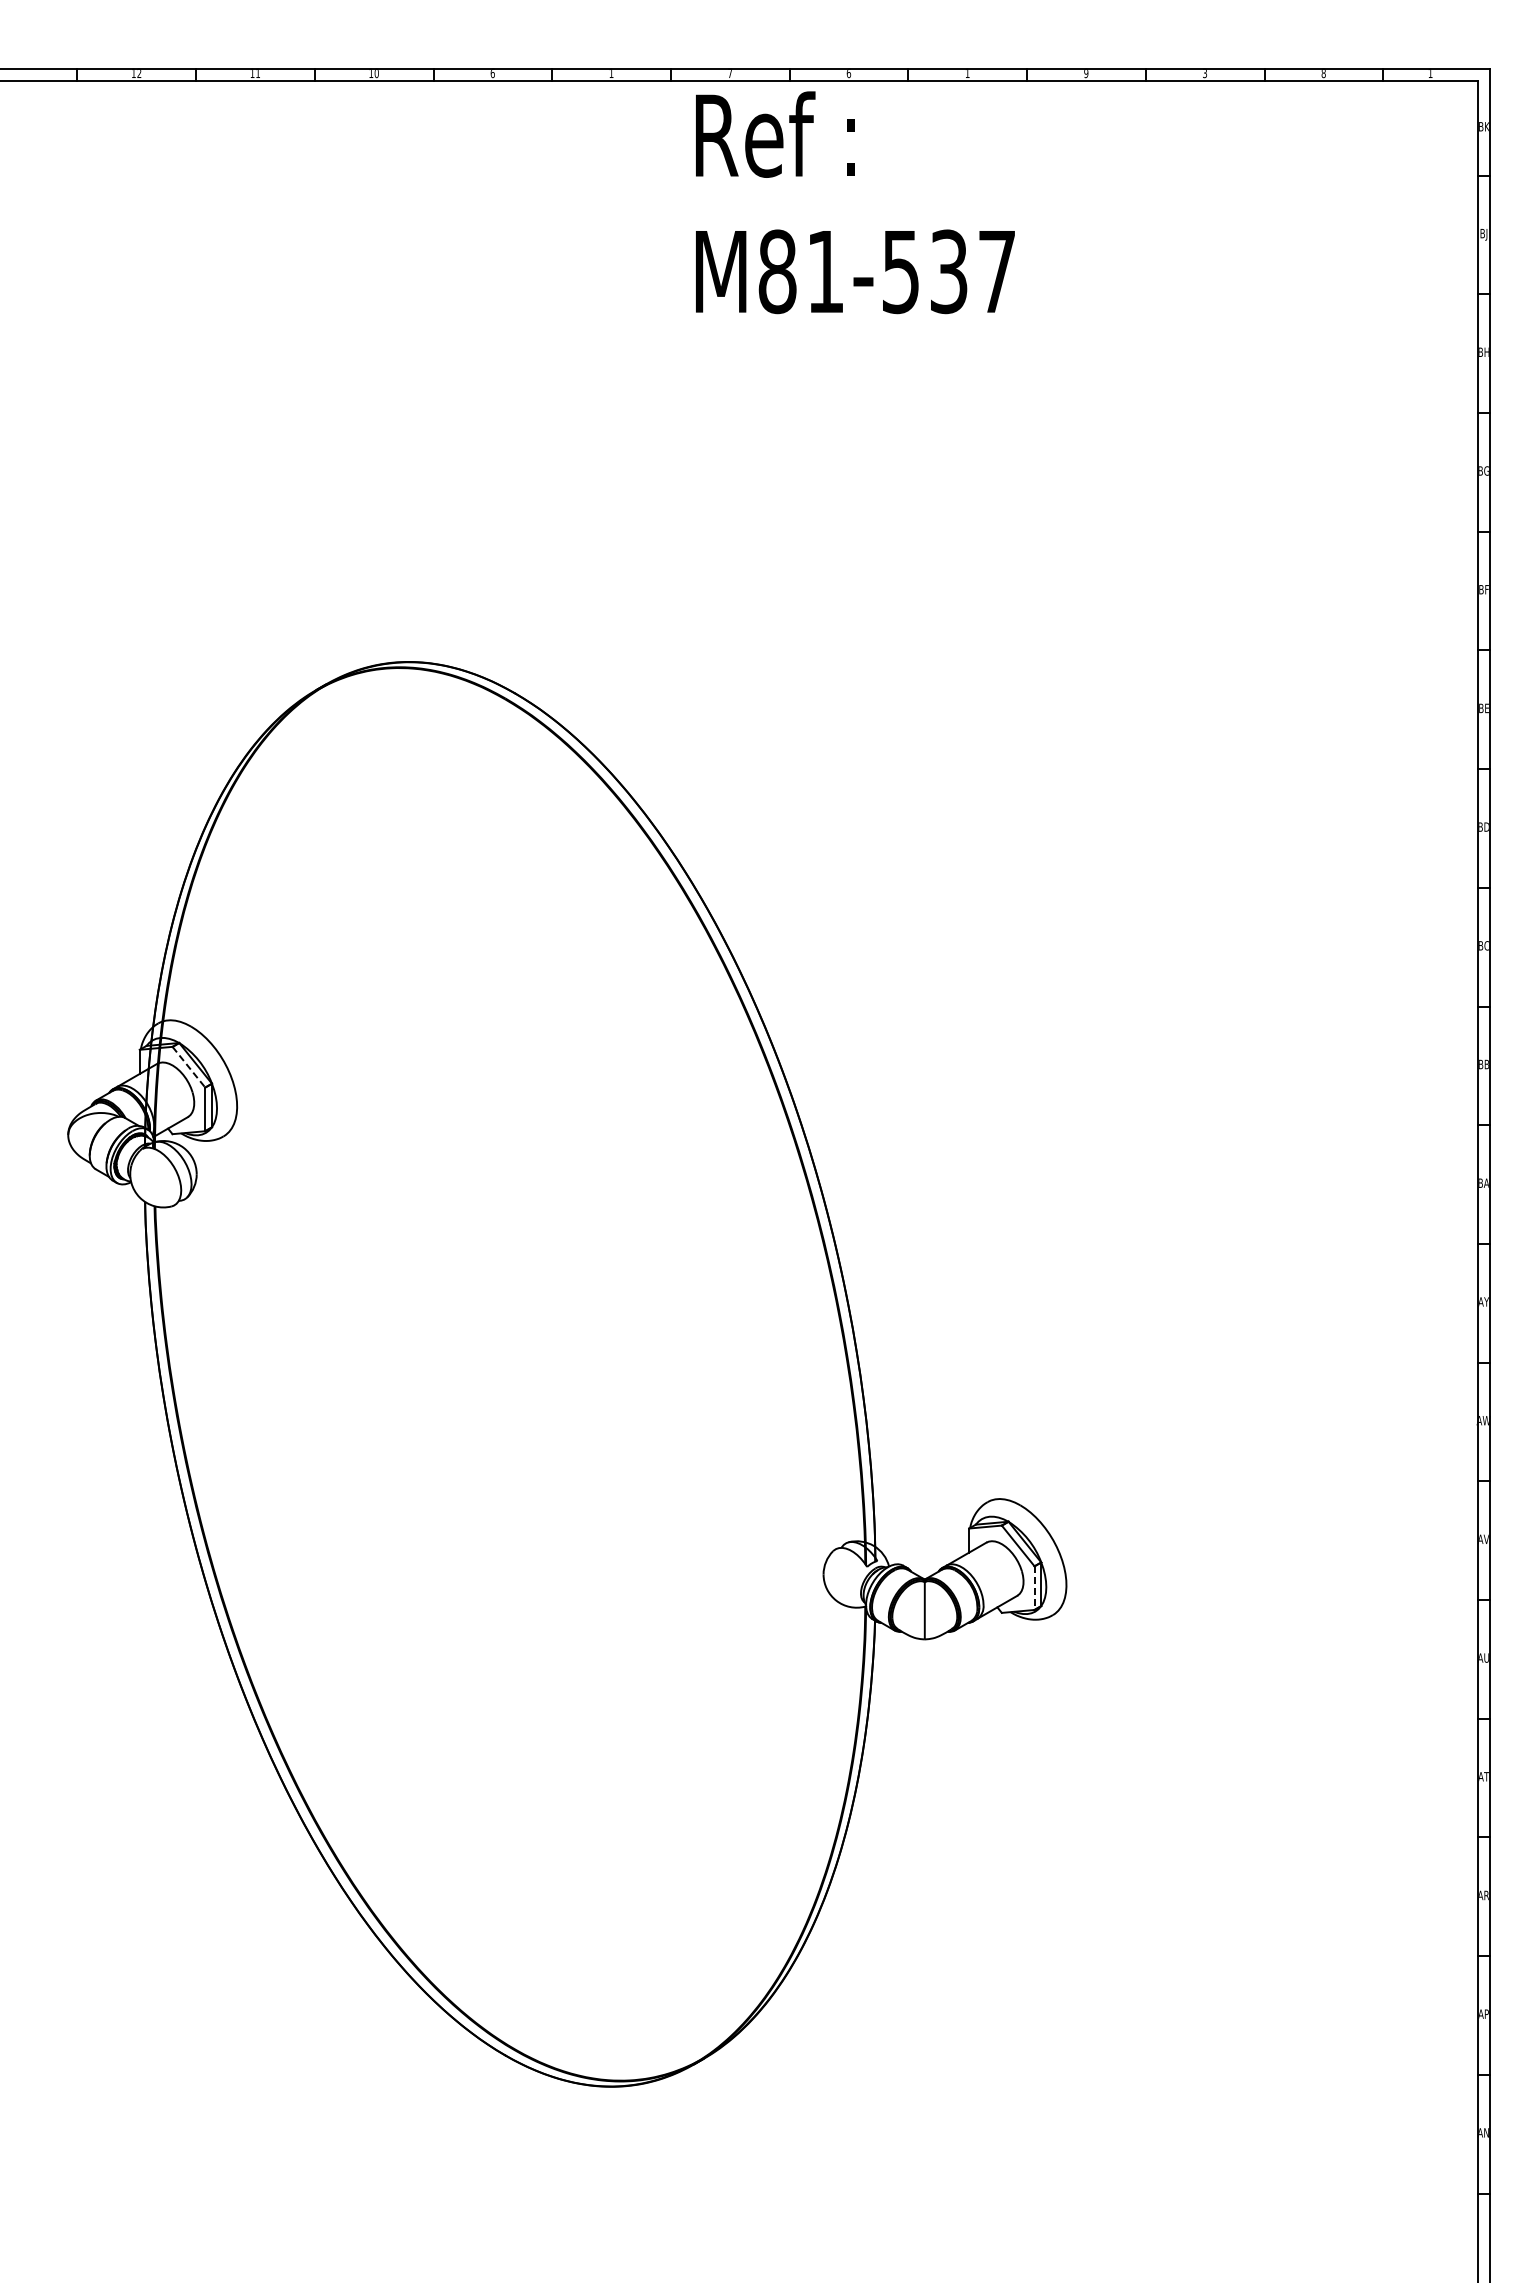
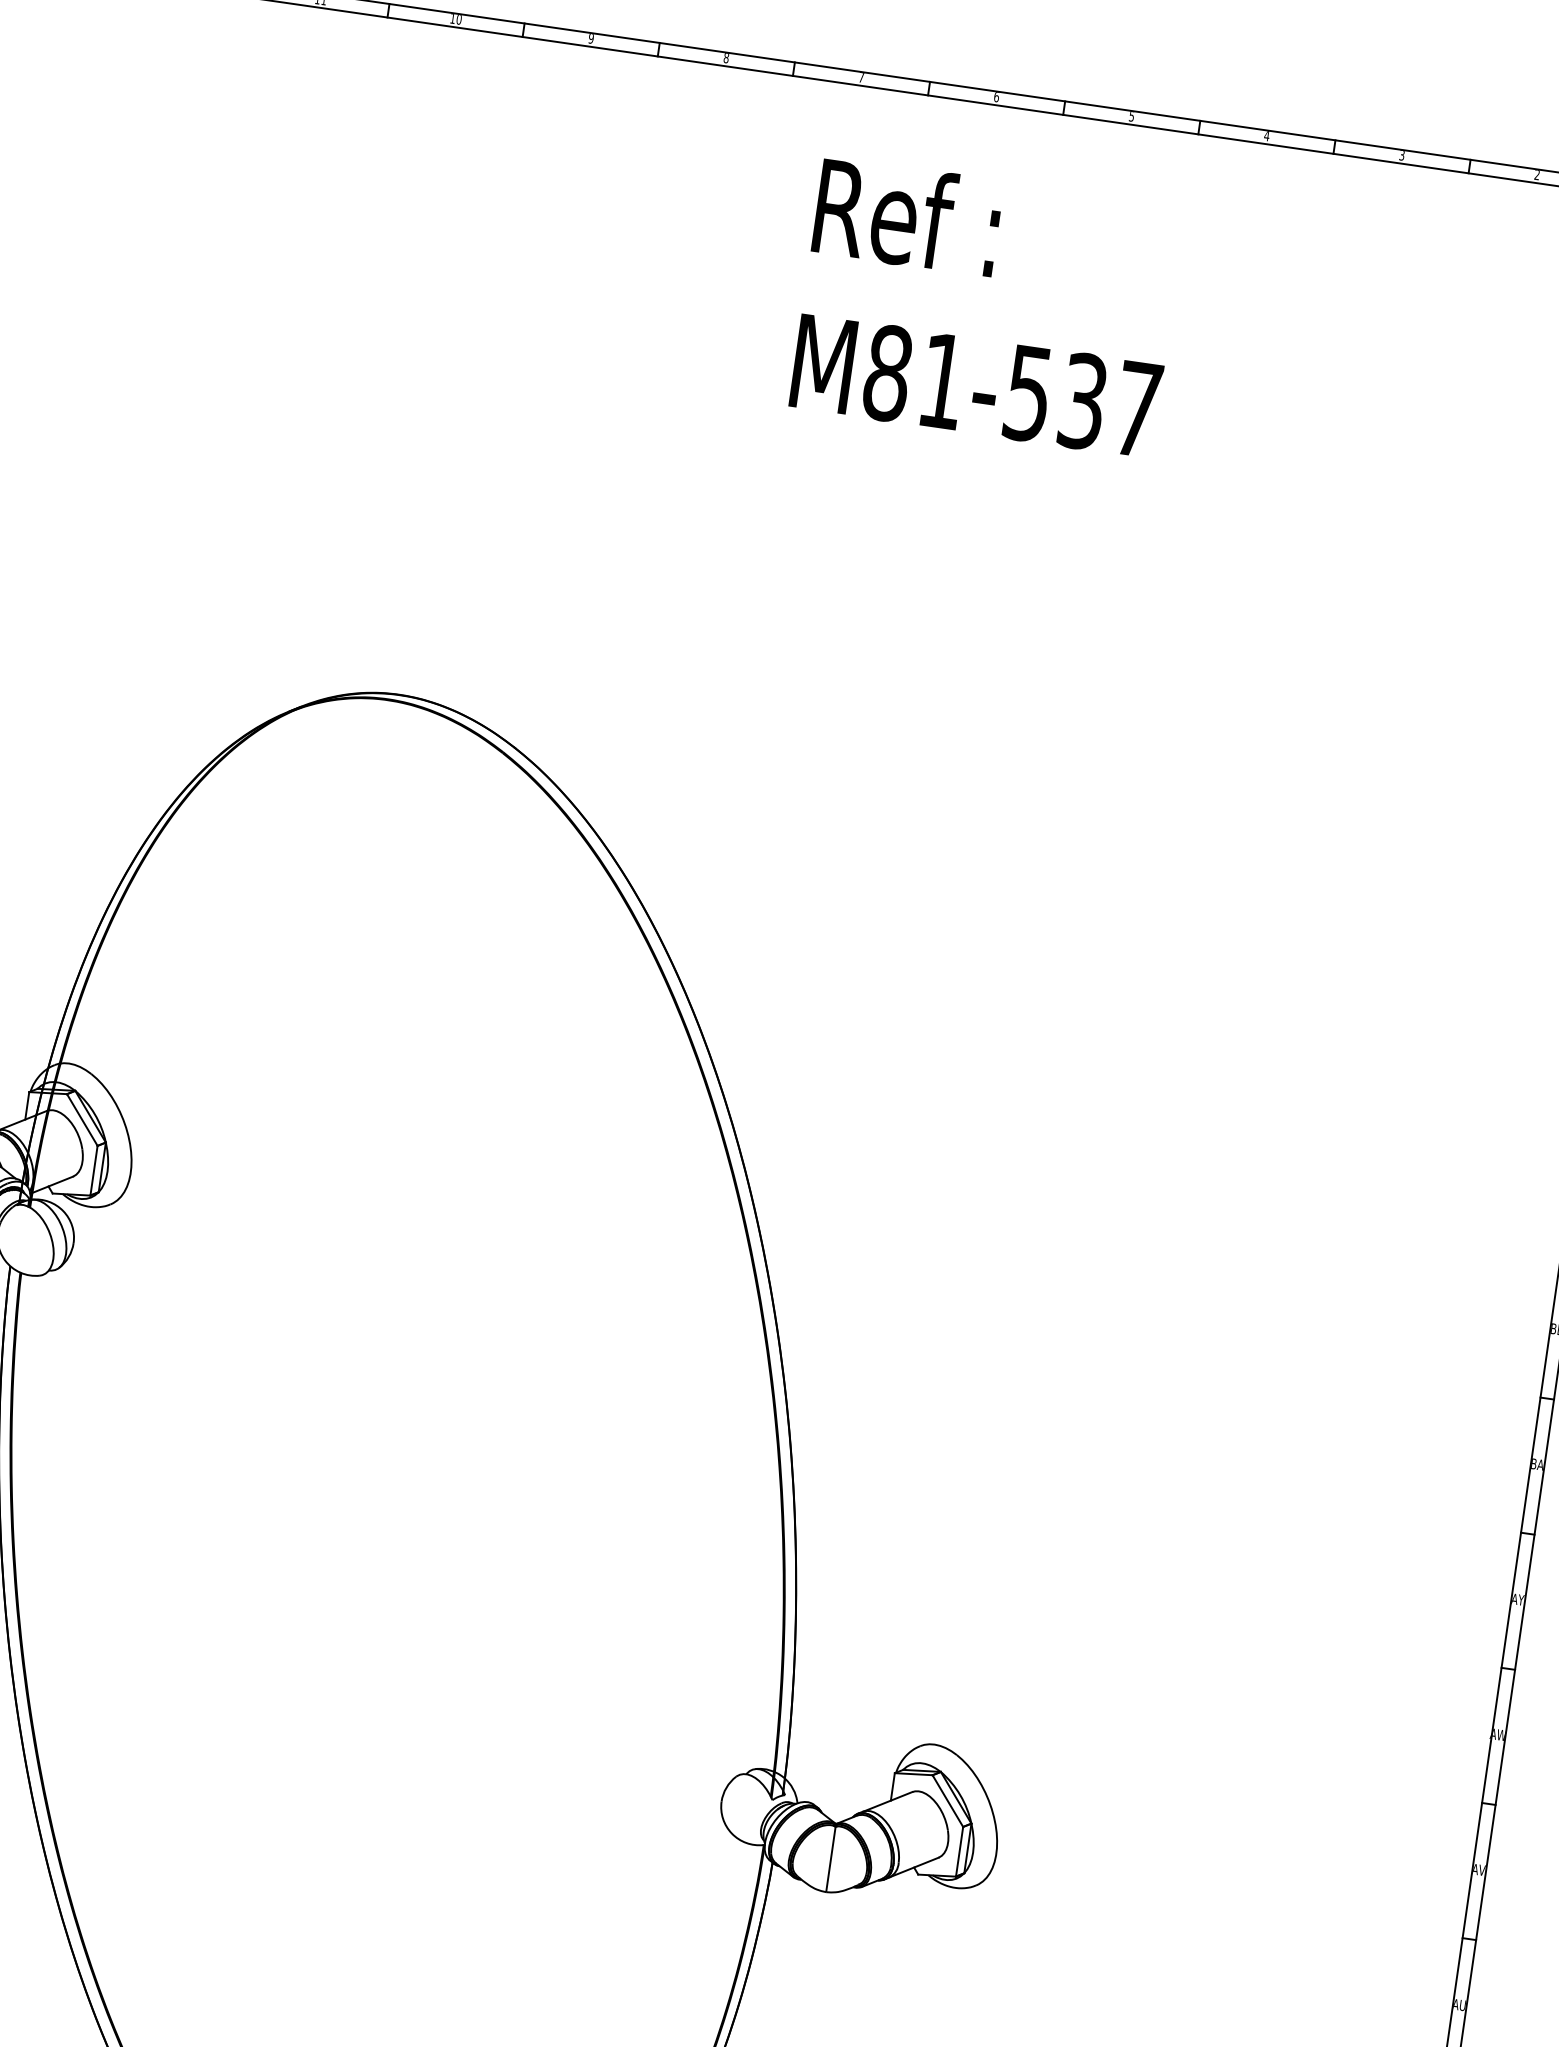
text: (492, 74) -> (590, 39), 6 -> 9
text: (611, 74) -> (726, 59), 1 -> 8
text: (967, 74) -> (1131, 117), 1 -> 5
text: (1086, 74) -> (1267, 137), 9 -> 4
text: (1323, 74) -> (1536, 175), 8 -> 2
text: (855, 202) -> (988, 307), moved
line: (189, 1067) -> (82, 1120), dashed -> solid
line: (1034, 1588) -> (959, 1852), dashed -> solid

